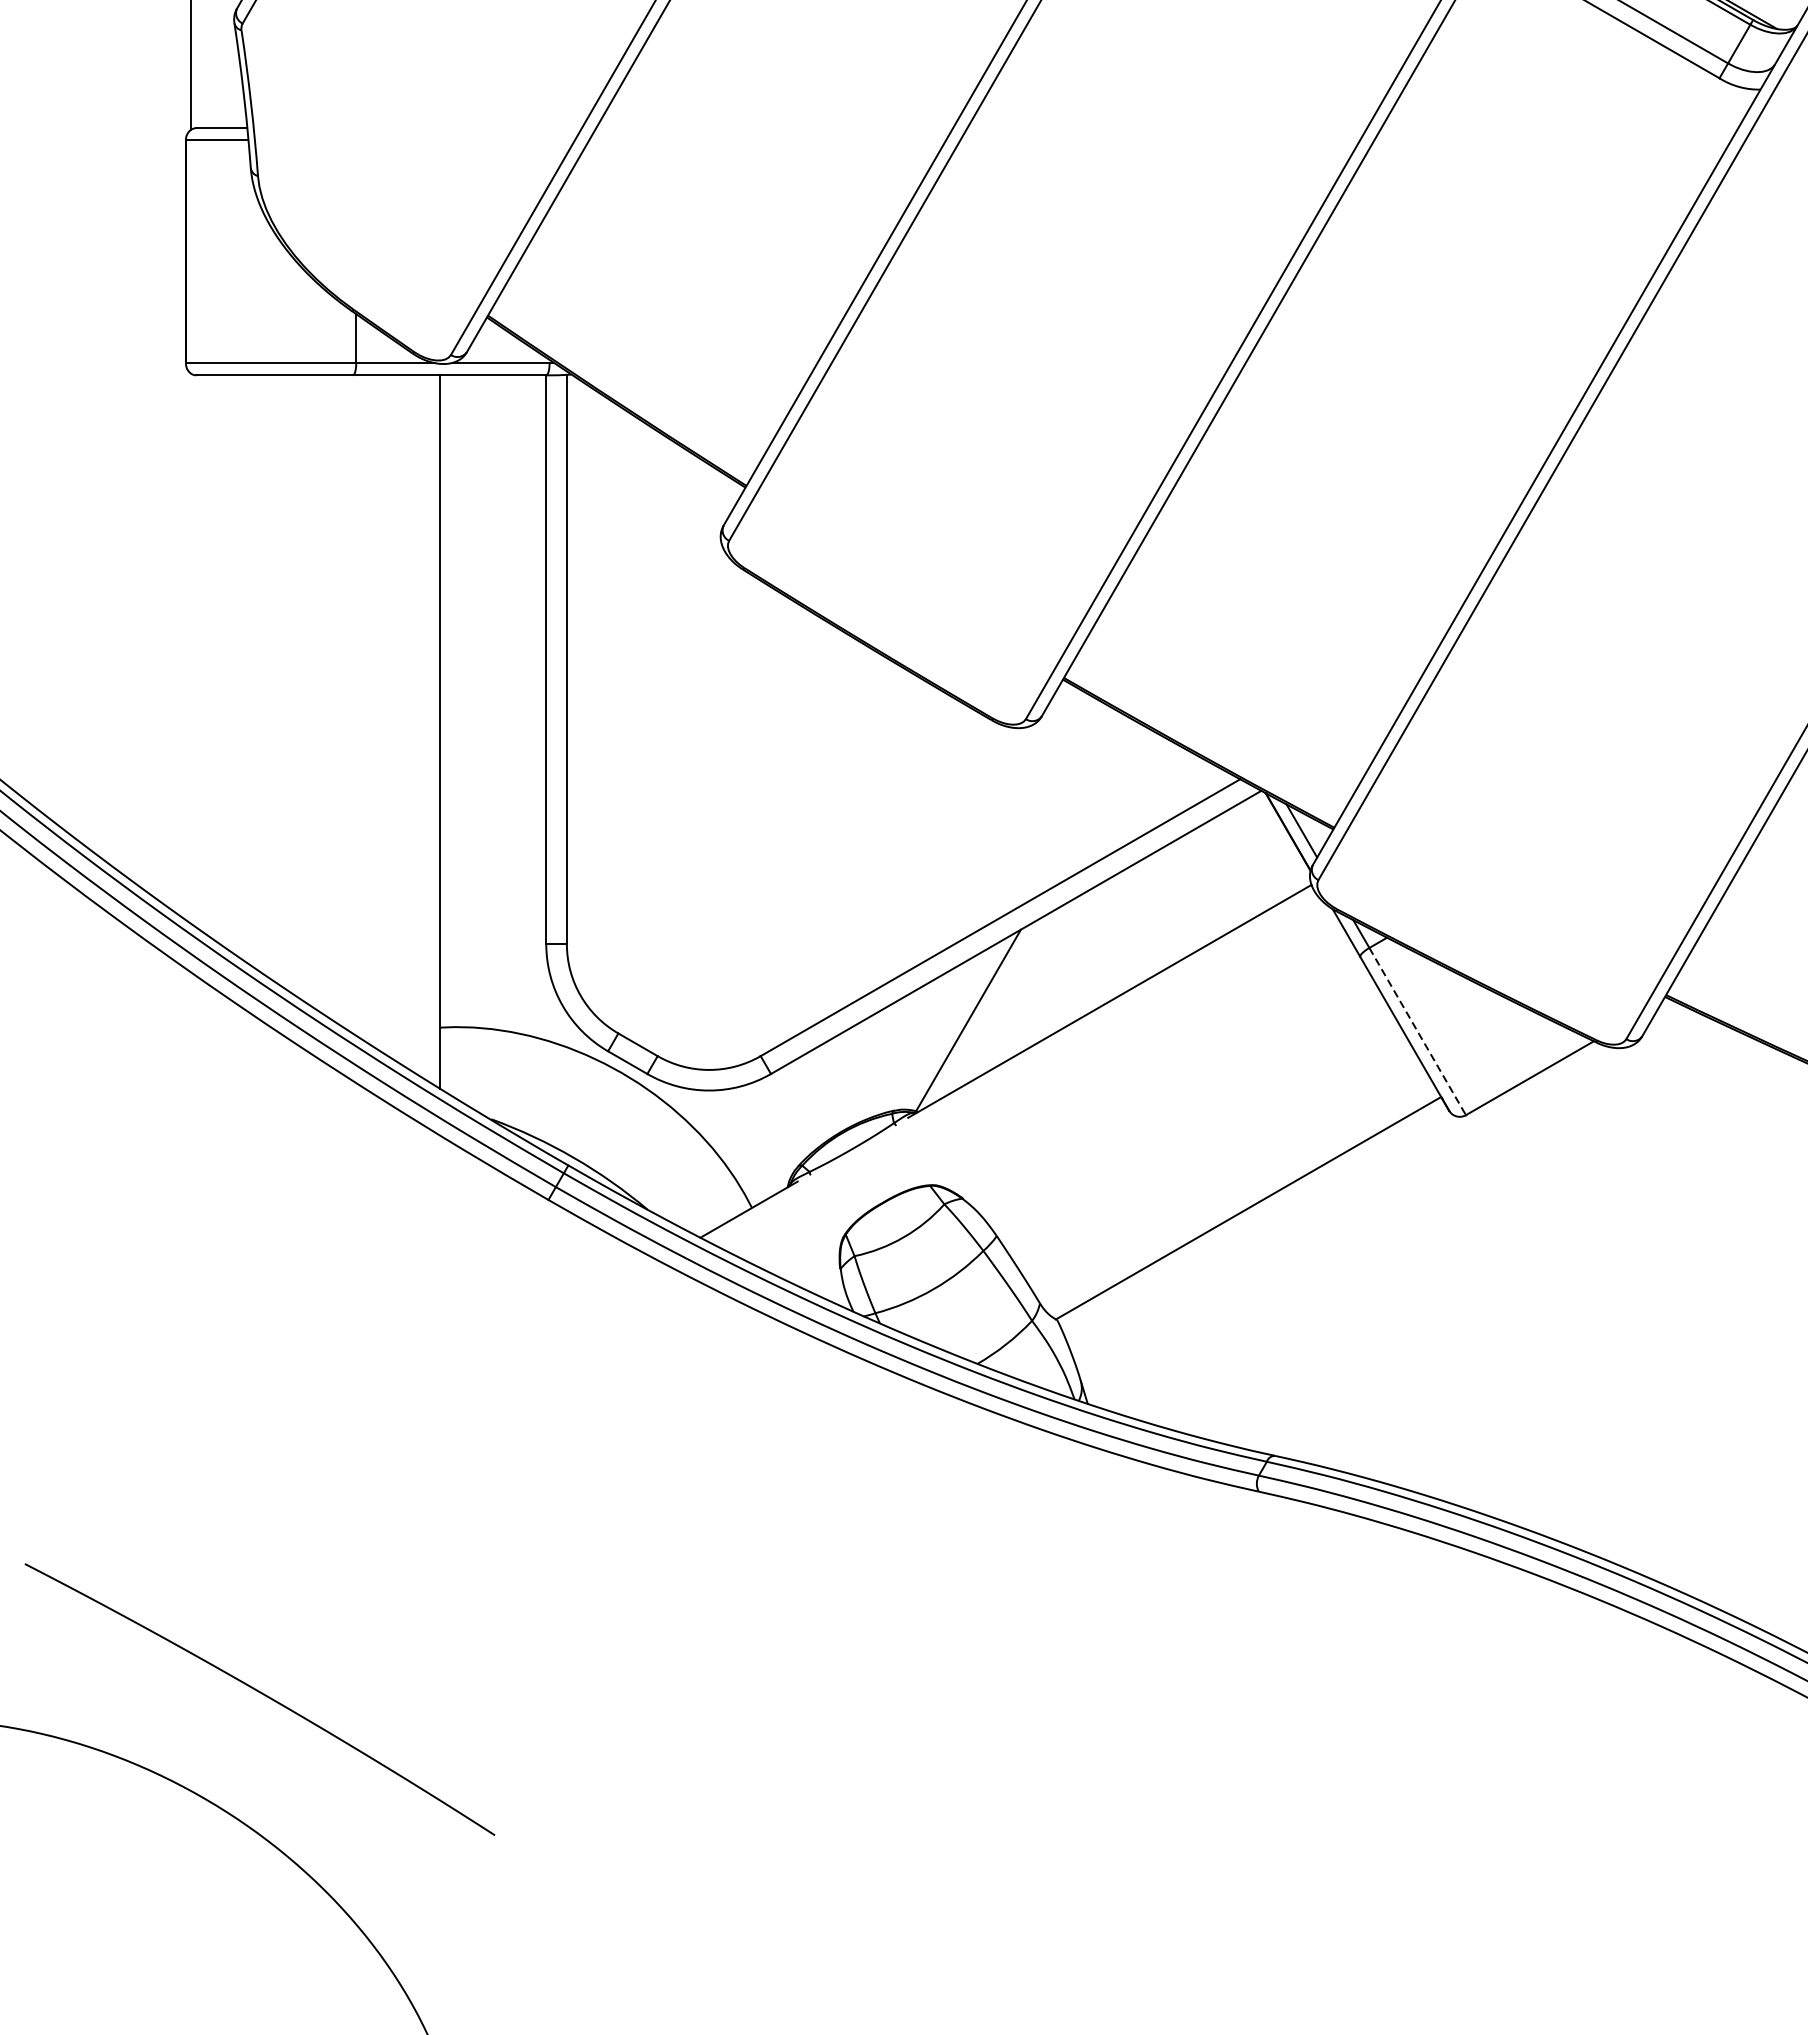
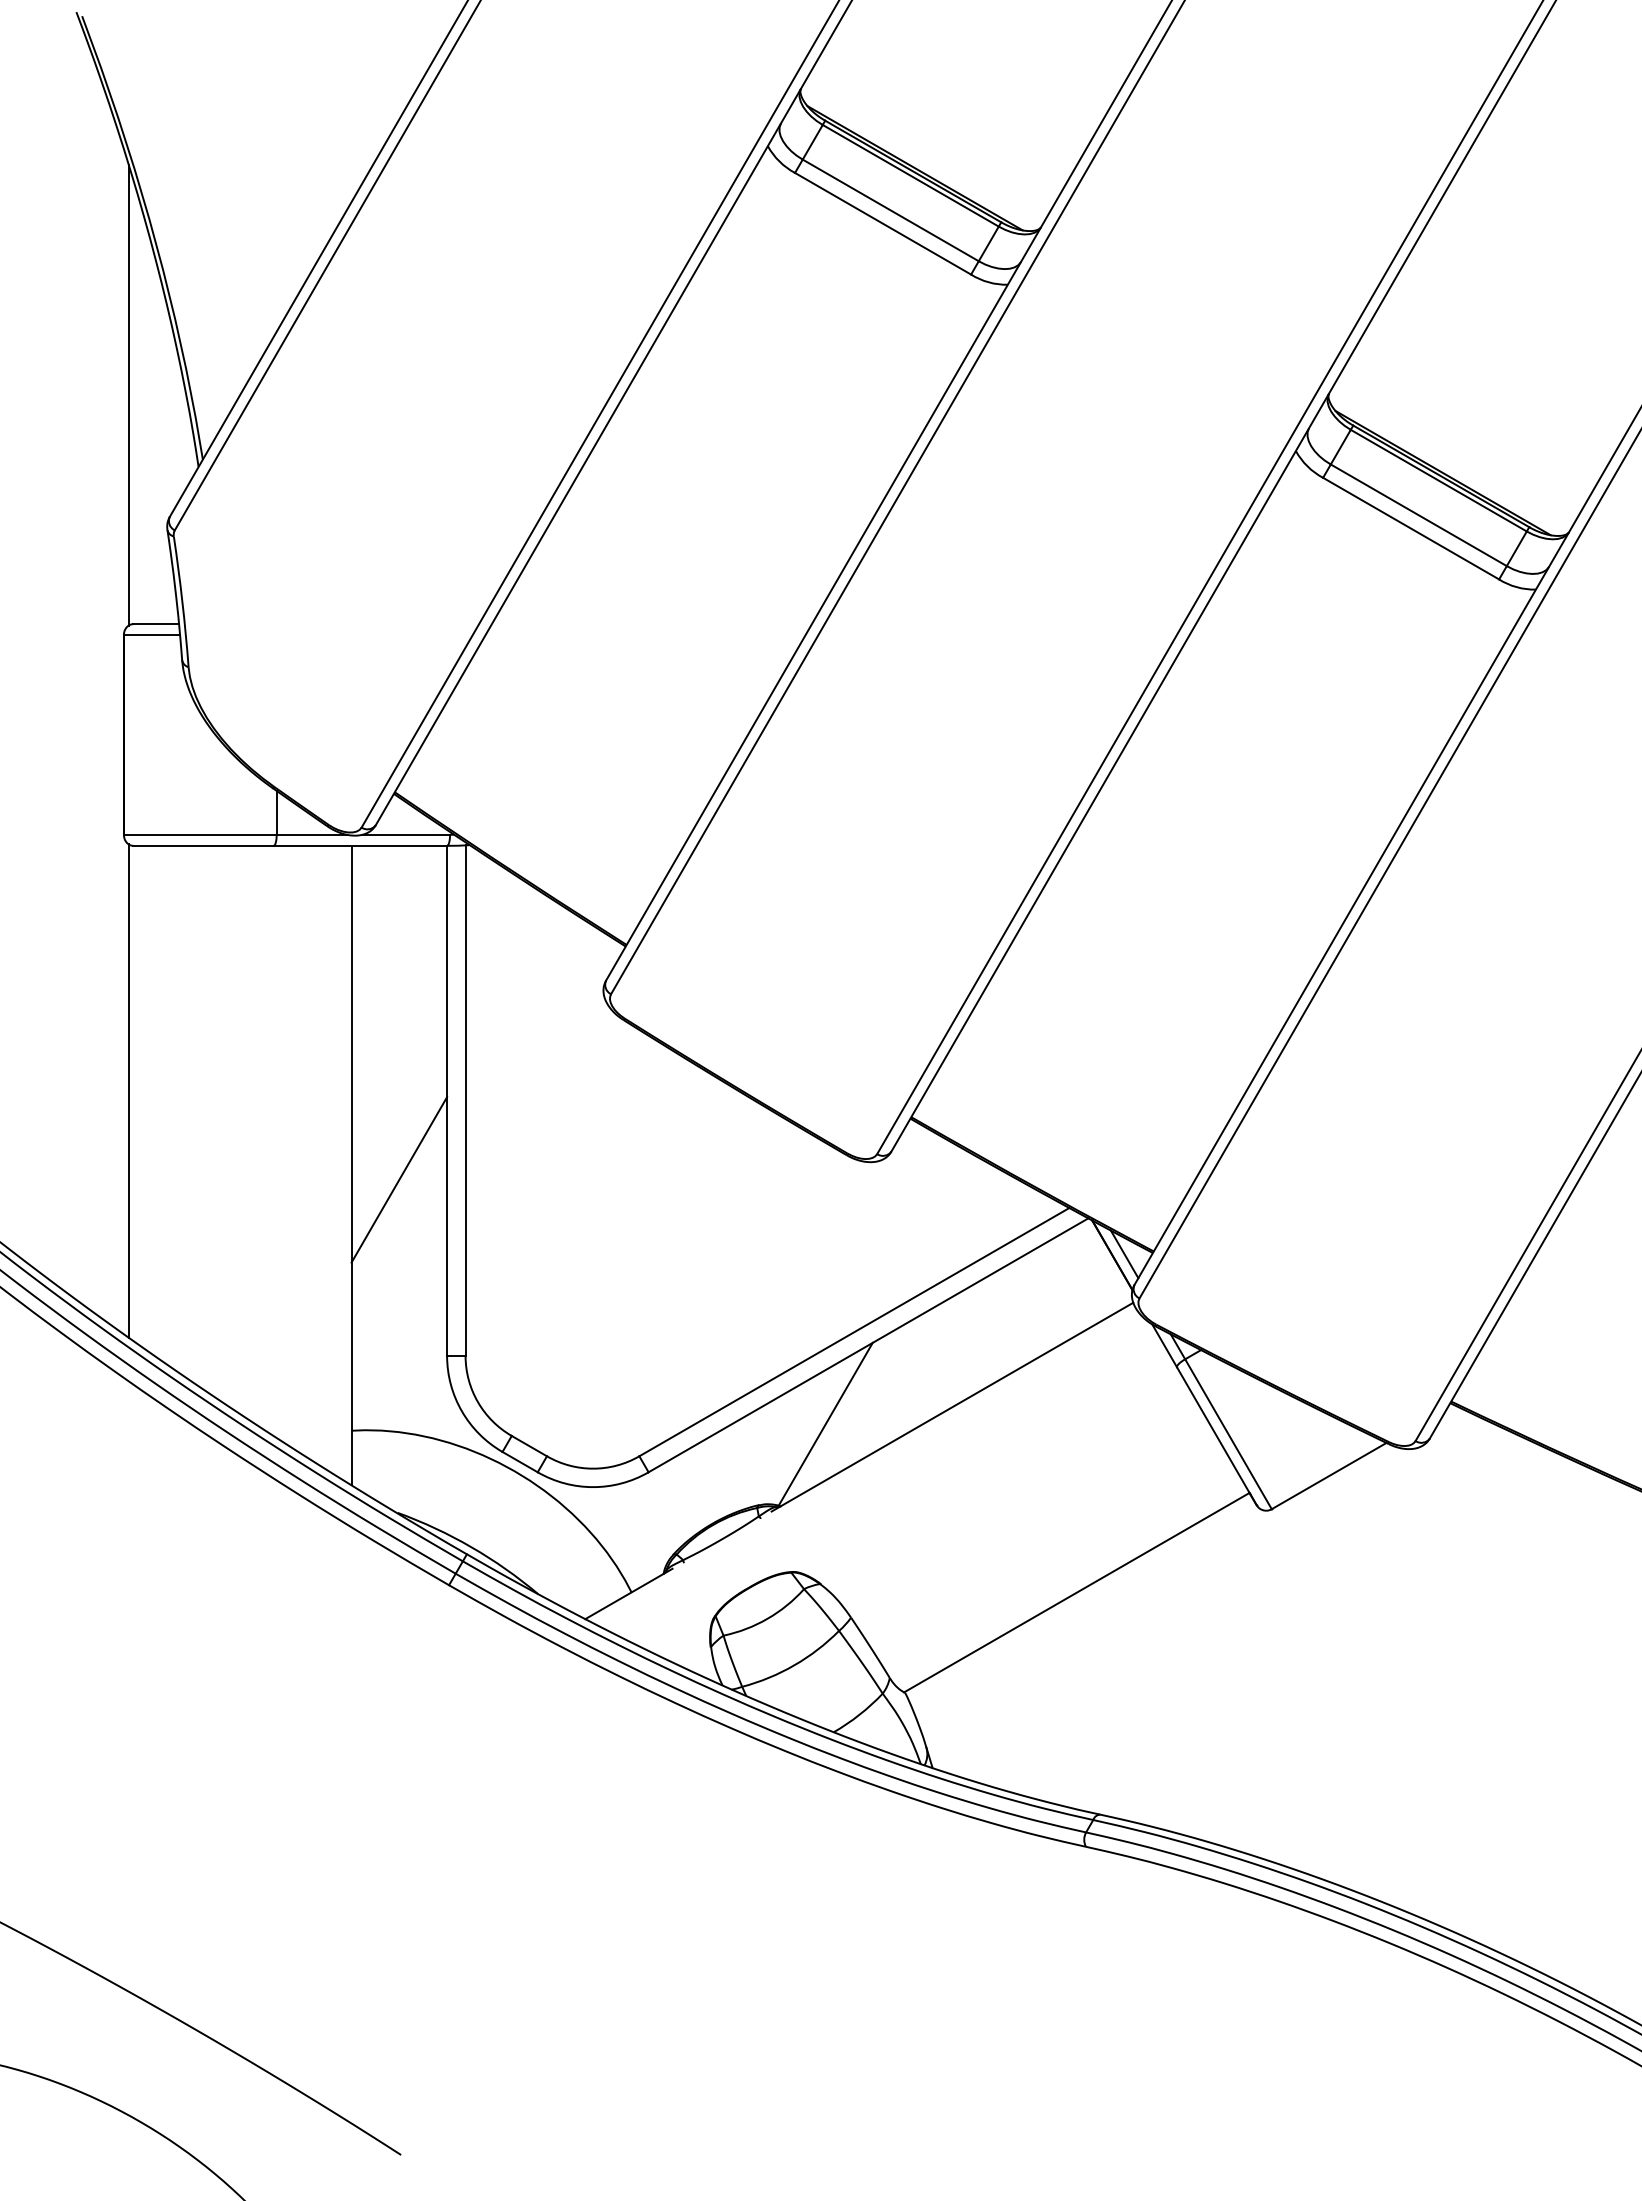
line: (190, 648) -> (128, 1090), added
line: (493, 747) -> (399, 1179), added
line: (1417, 1031) -> (1228, 1434), dashed -> solid

